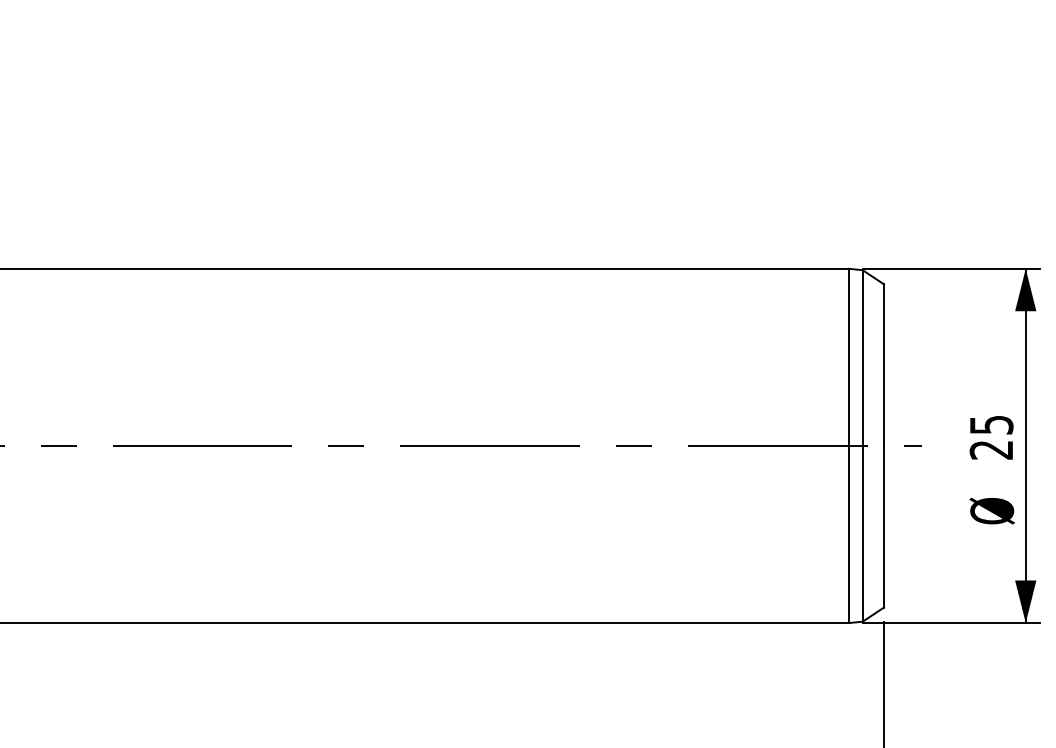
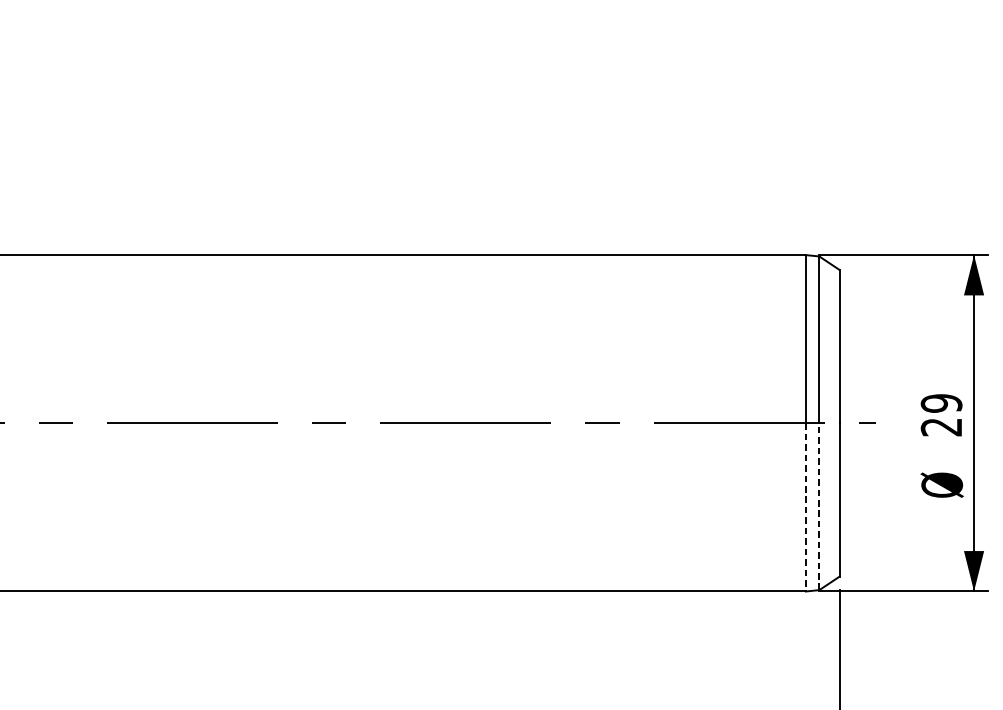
text: (991, 424) -> (941, 402), 25 -> 29
line: (862, 533) -> (819, 506), solid -> dashed
line: (848, 534) -> (805, 507), solid -> dashed

